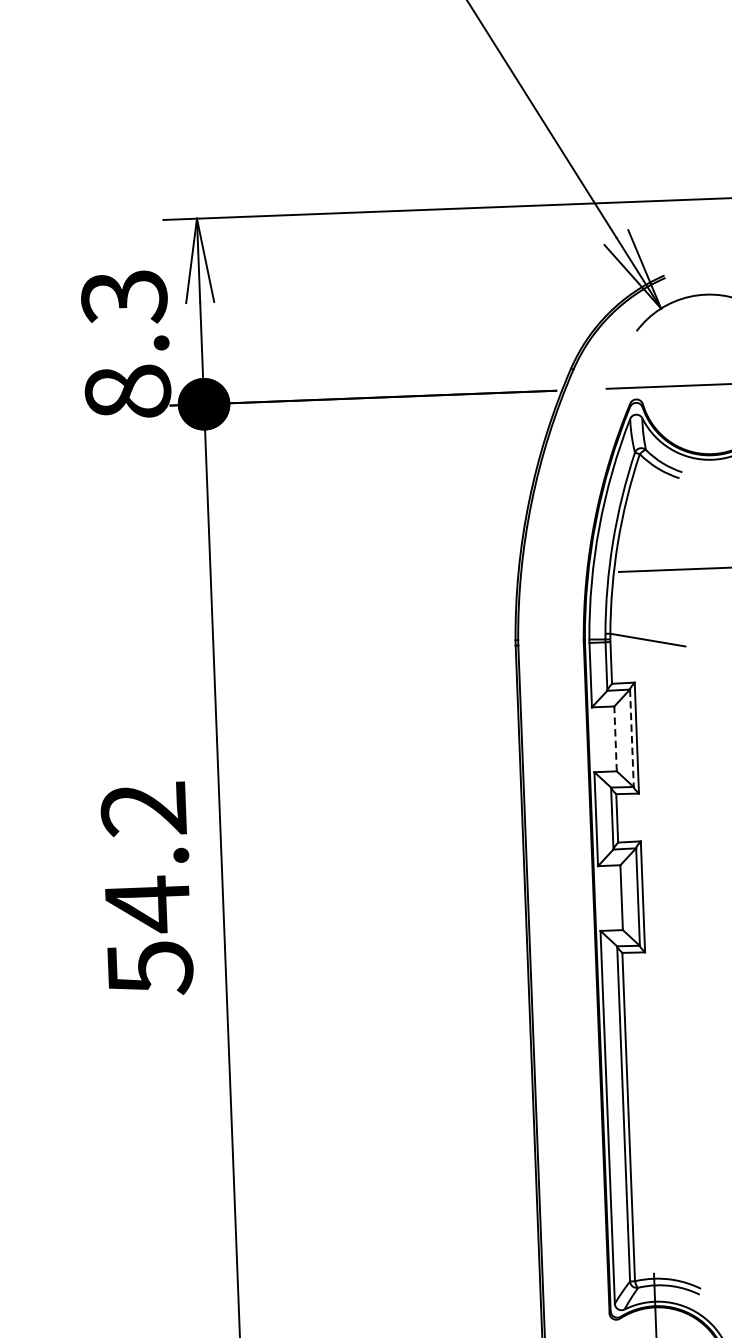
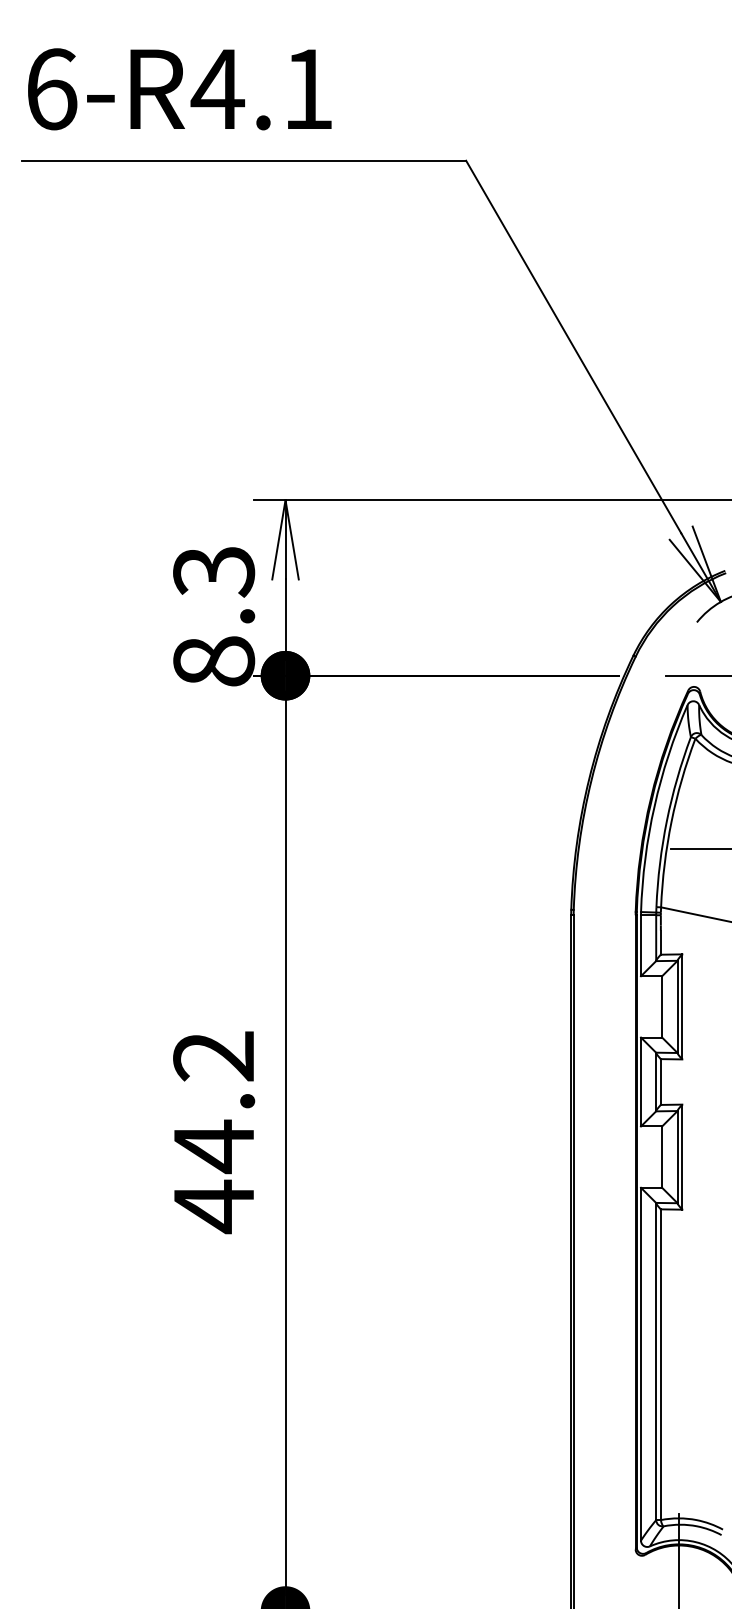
line: (615, 738) -> (662, 1006), dashed -> solid
line: (631, 738) -> (677, 1007), dashed -> solid
text: (150, 968) -> (214, 1206), 54.2 -> 44.2

